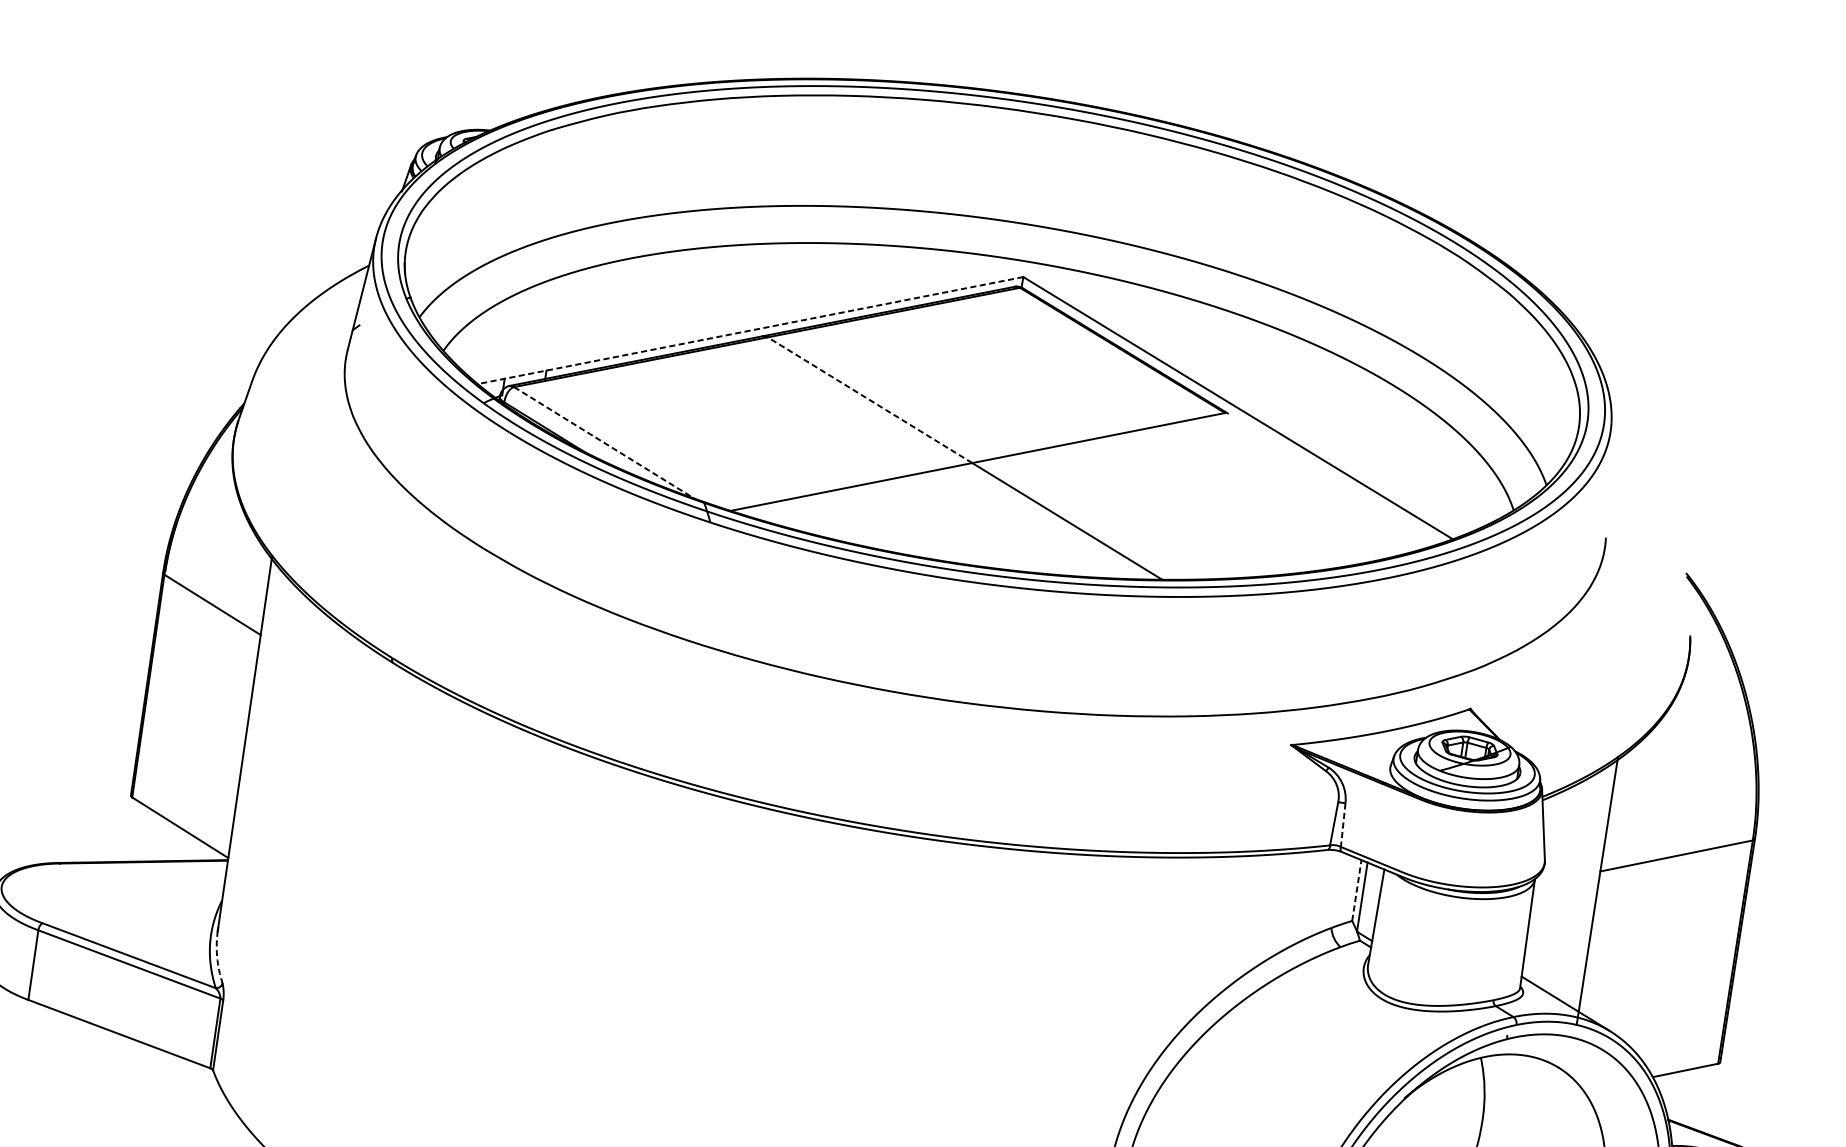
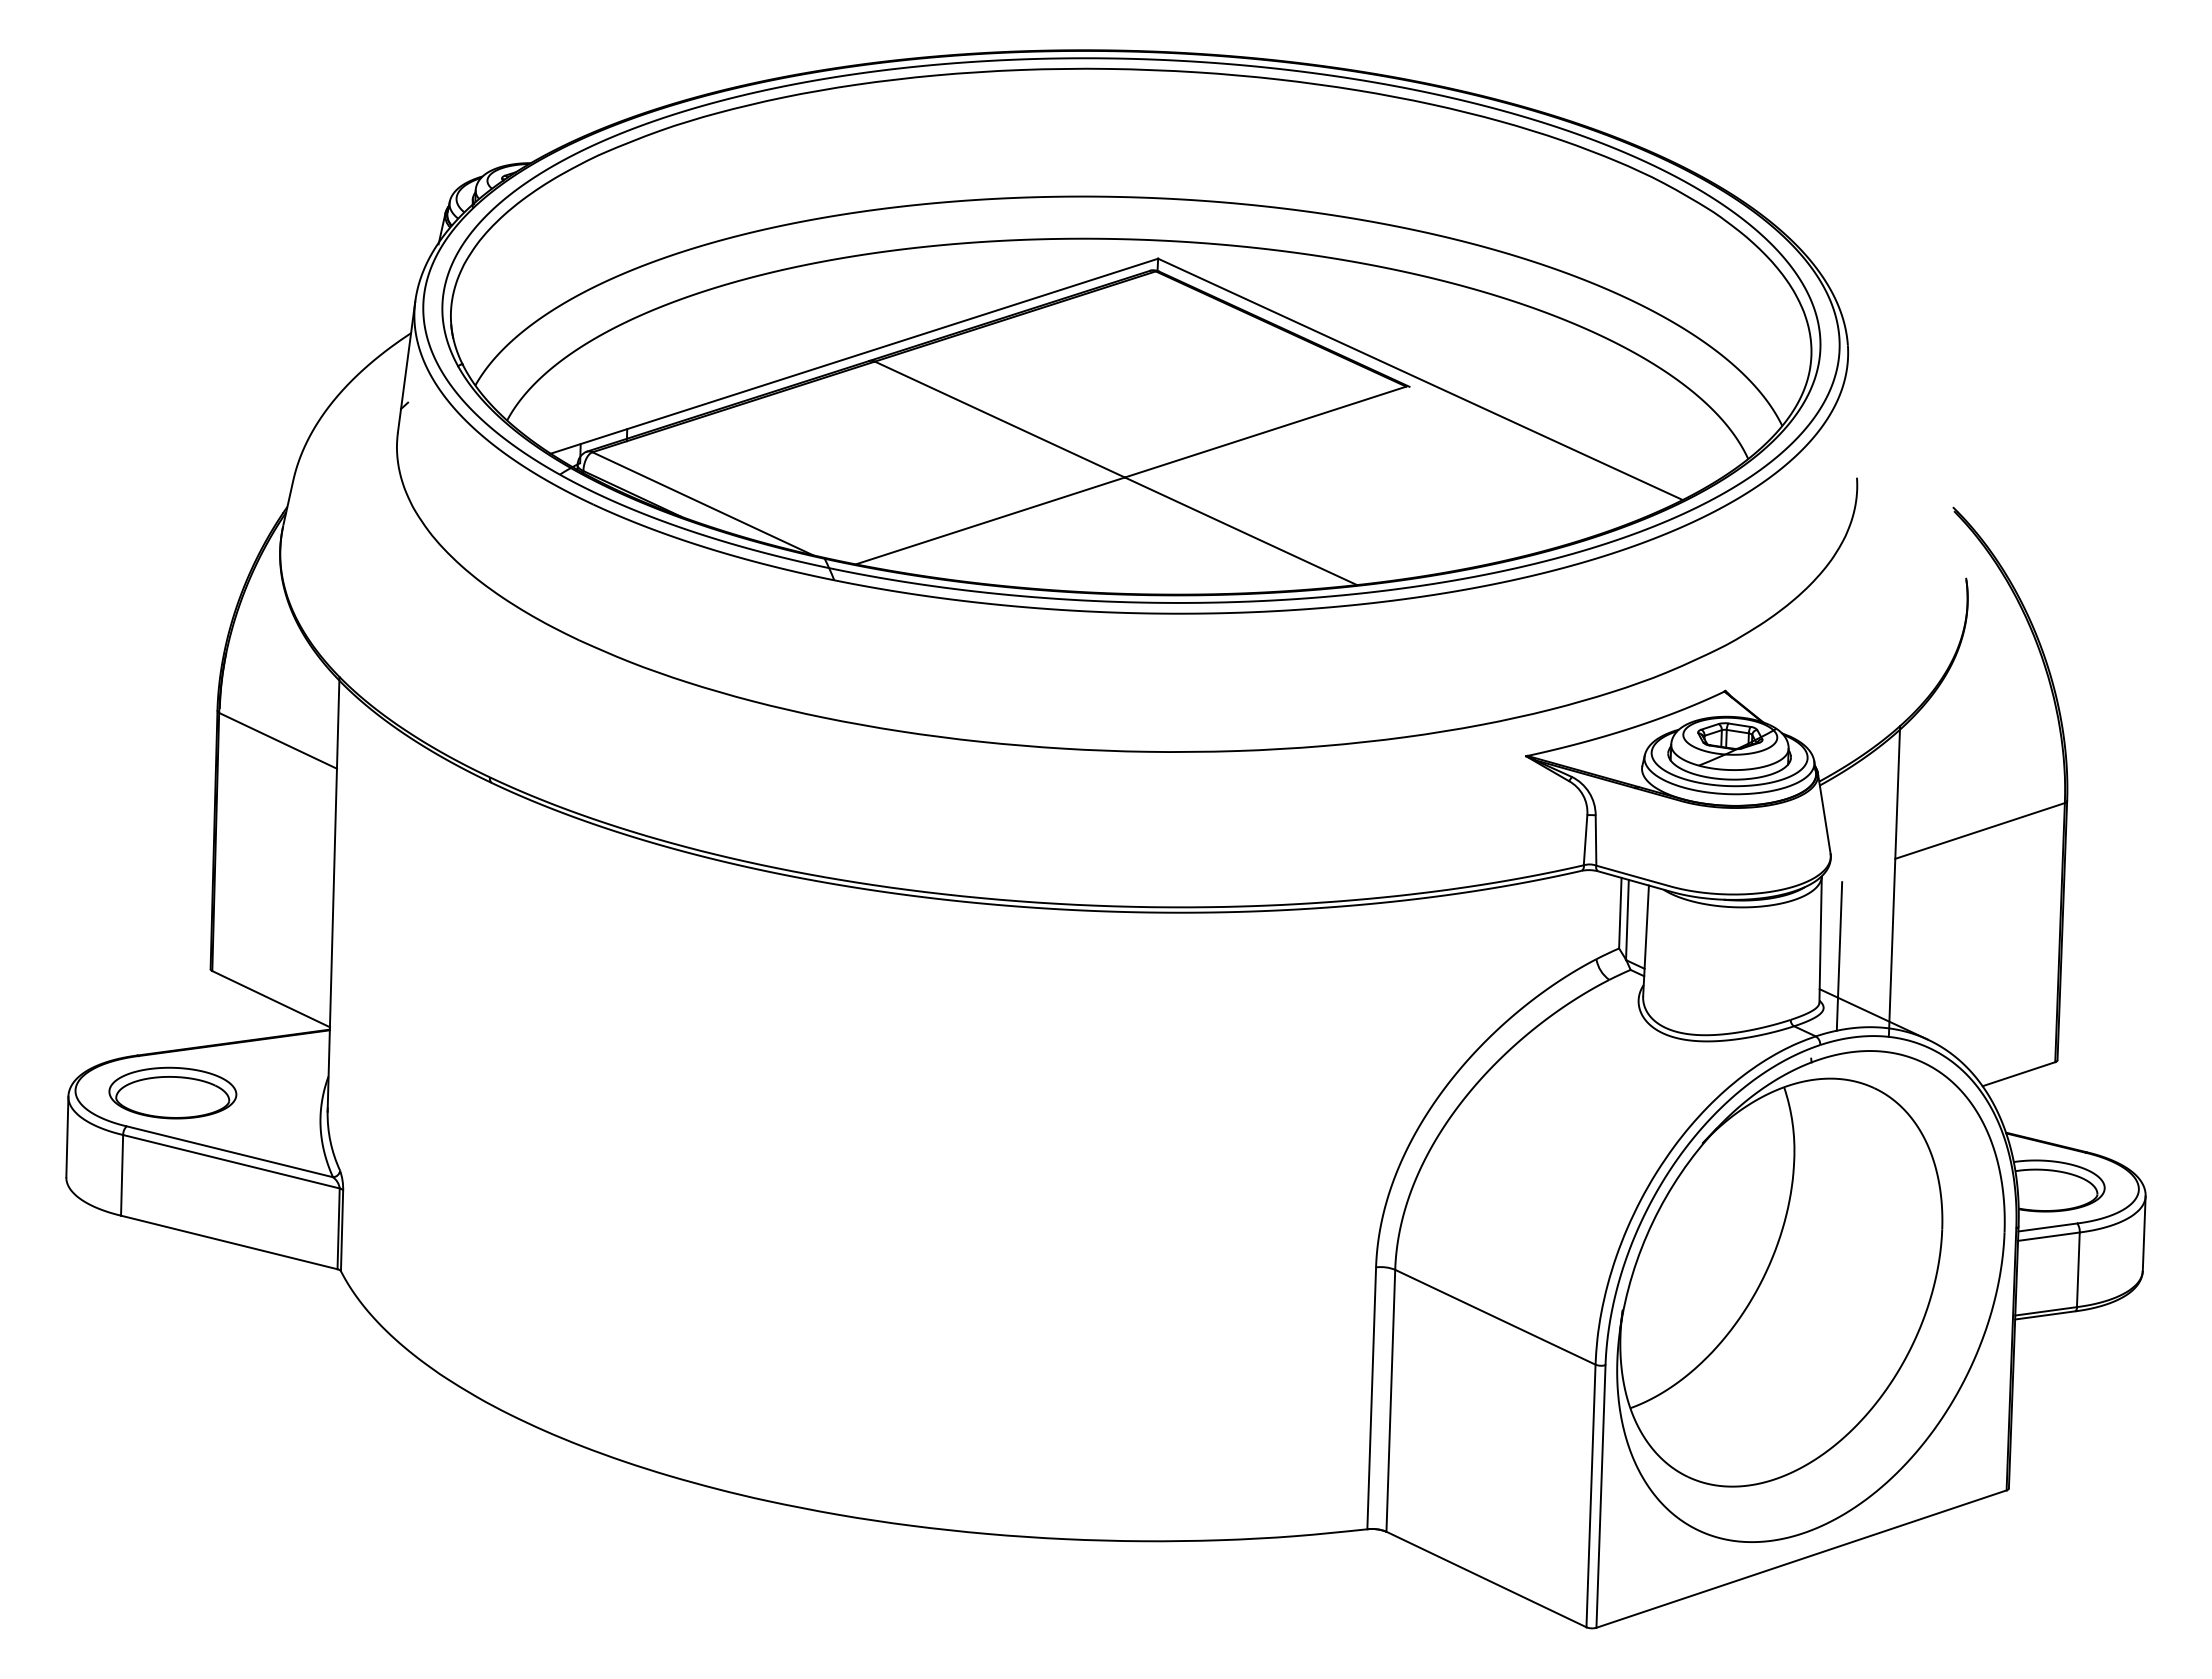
line: (750, 330) -> (854, 356), dashed -> solid
line: (869, 400) -> (999, 419), dashed -> solid
line: (604, 442) -> (702, 503), dashed -> solid
line: (1343, 826) -> (1596, 841), dashed -> solid
line: (1357, 889) -> (1620, 912), dashed -> solid
part: (85, 898) -> (172, 1092), added
line: (1542, 950) -> (1839, 956), added
arc: (217, 957) -> (330, 1141), dashed -> solid

